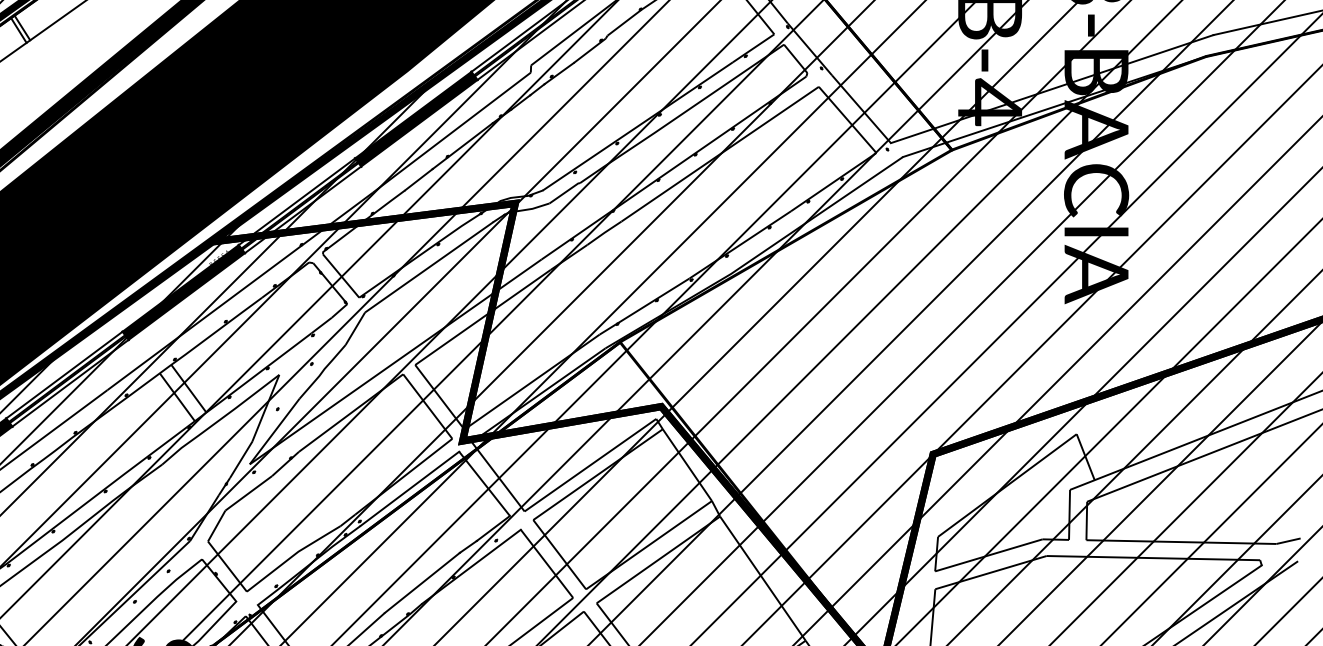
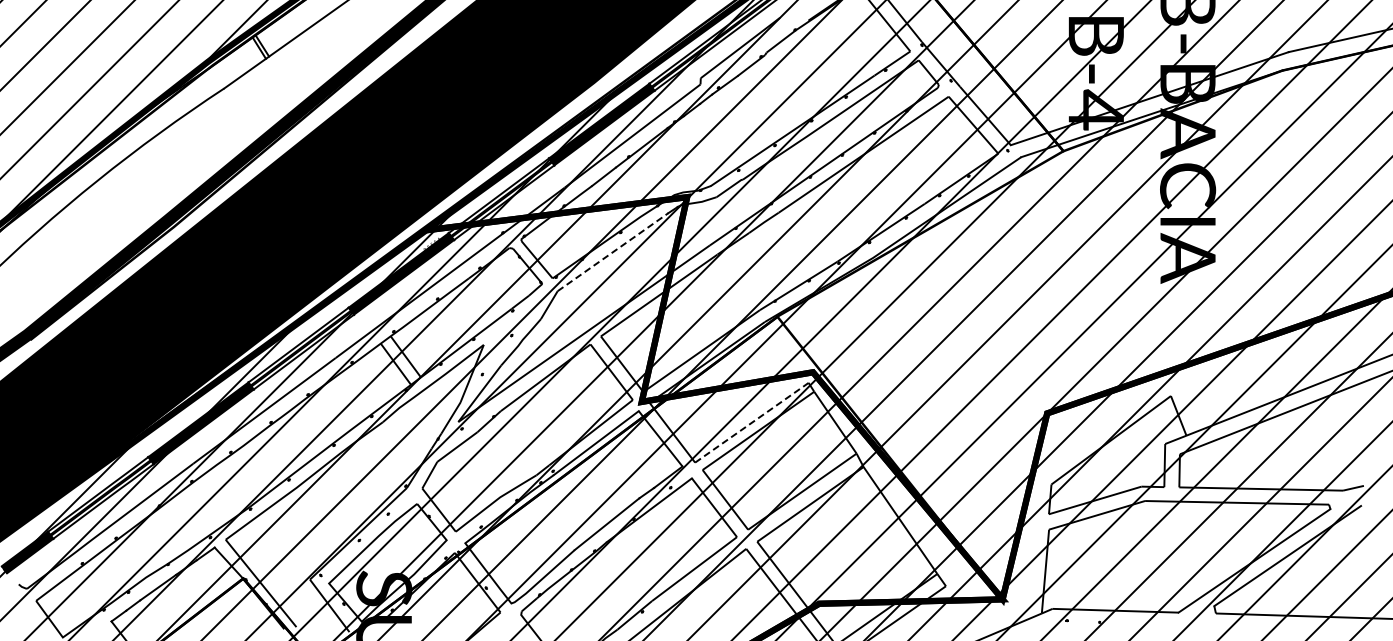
line: (429, 267) -> (613, 252), solid -> dashed
line: (591, 464) -> (752, 422), solid -> dashed

